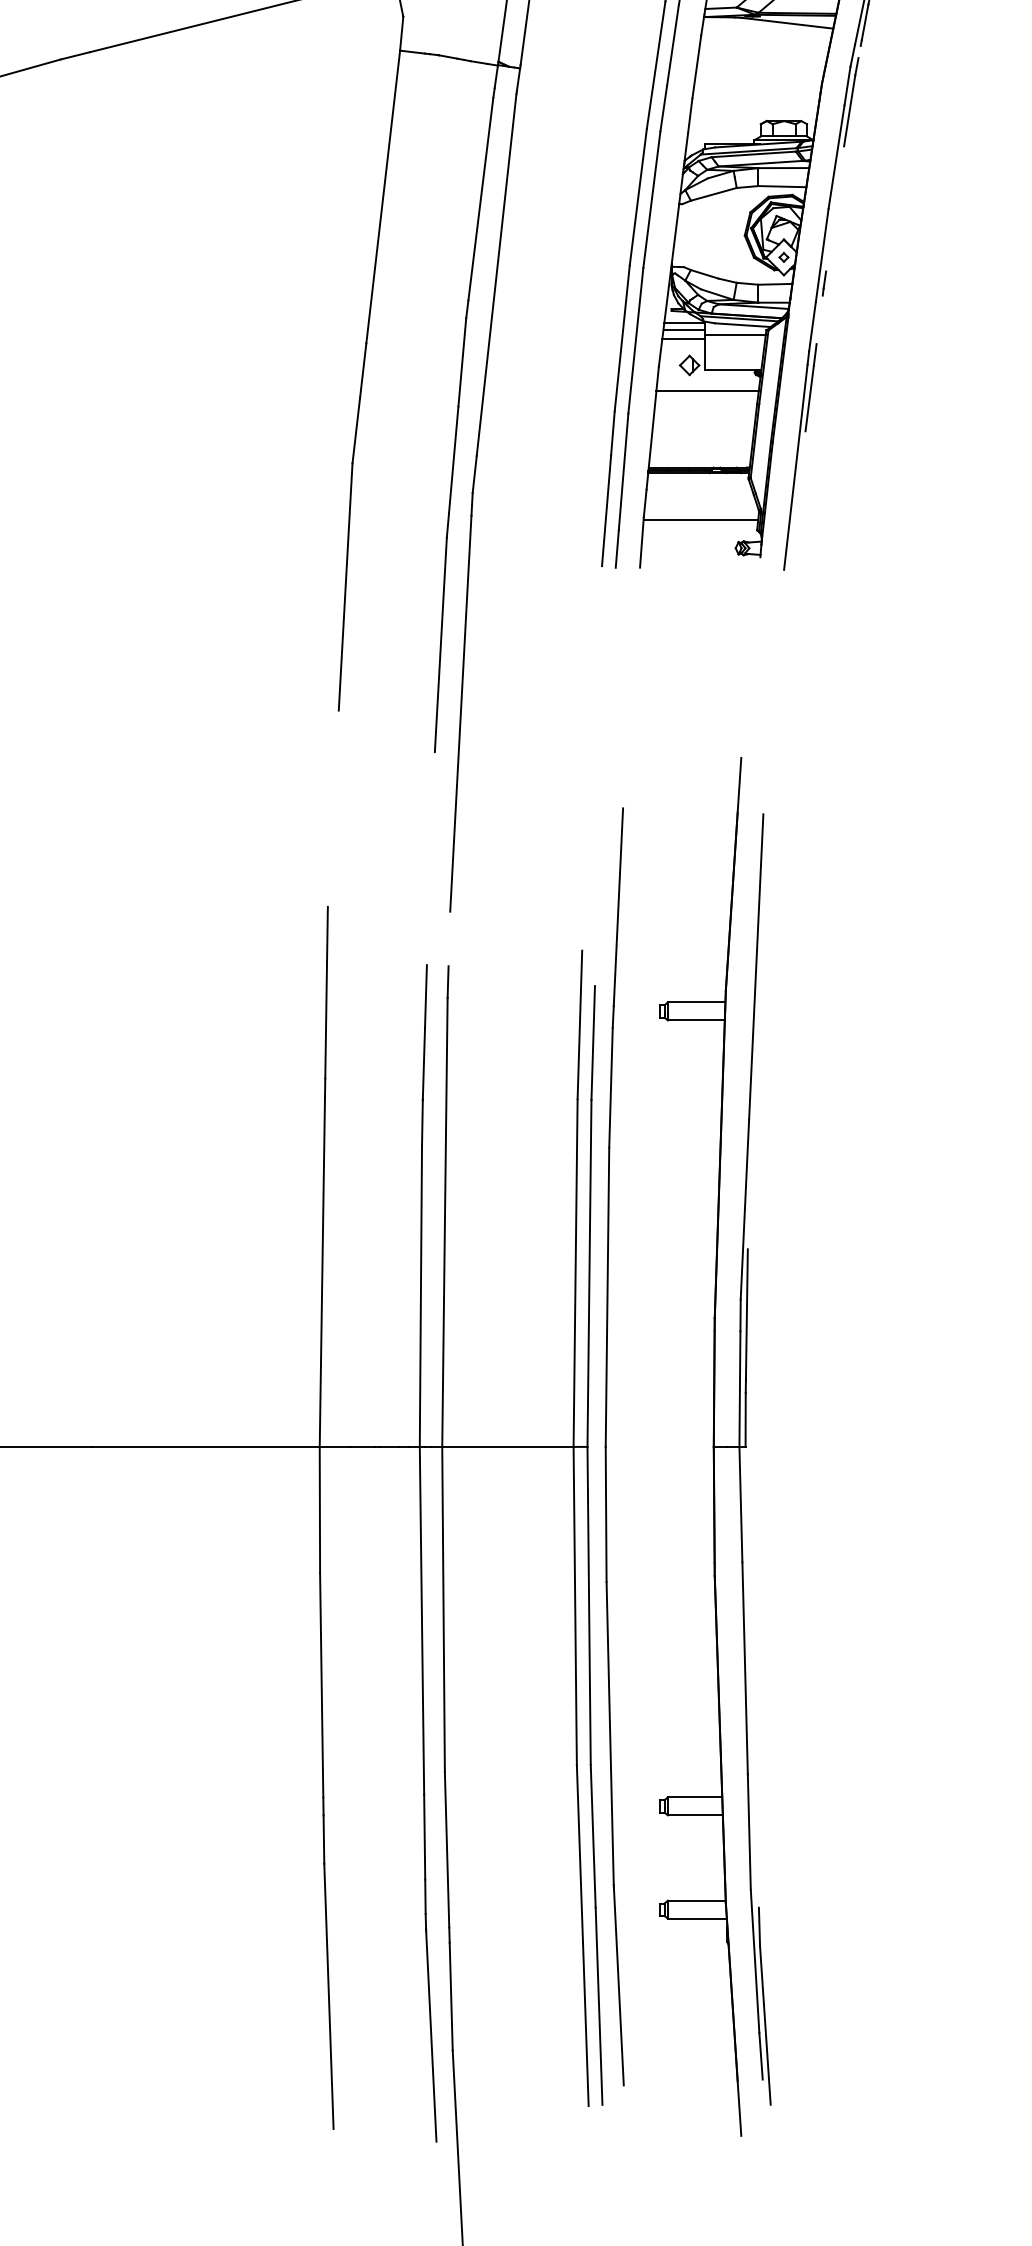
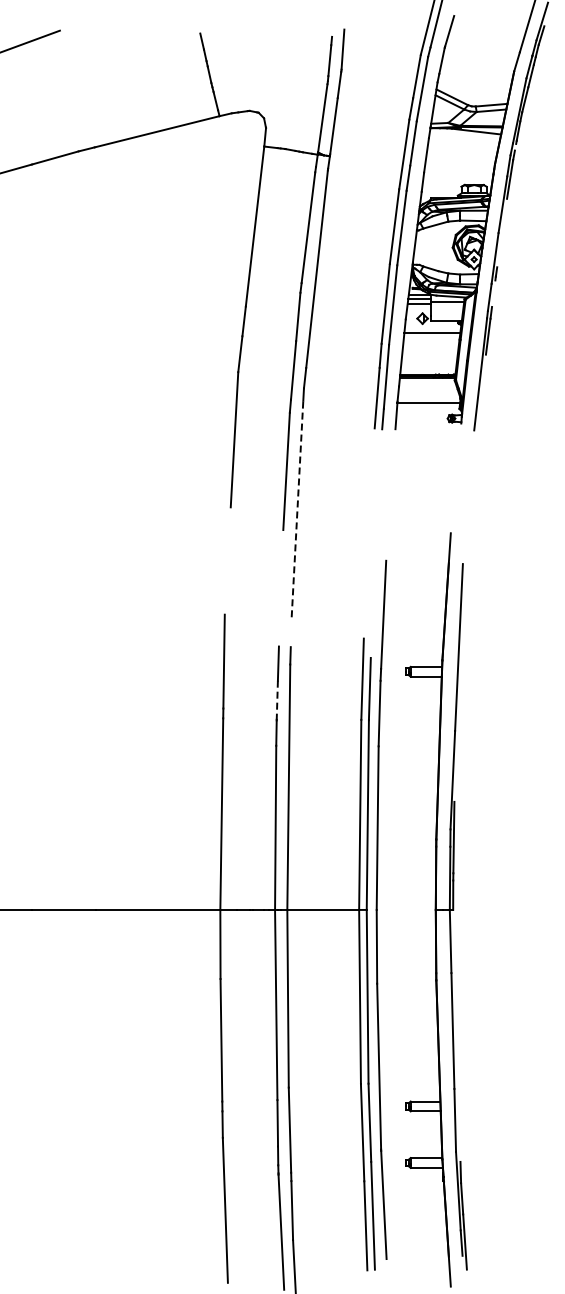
line: (460, 712) -> (297, 508), solid -> dashed
line: (424, 1063) -> (277, 700), solid -> dashed

